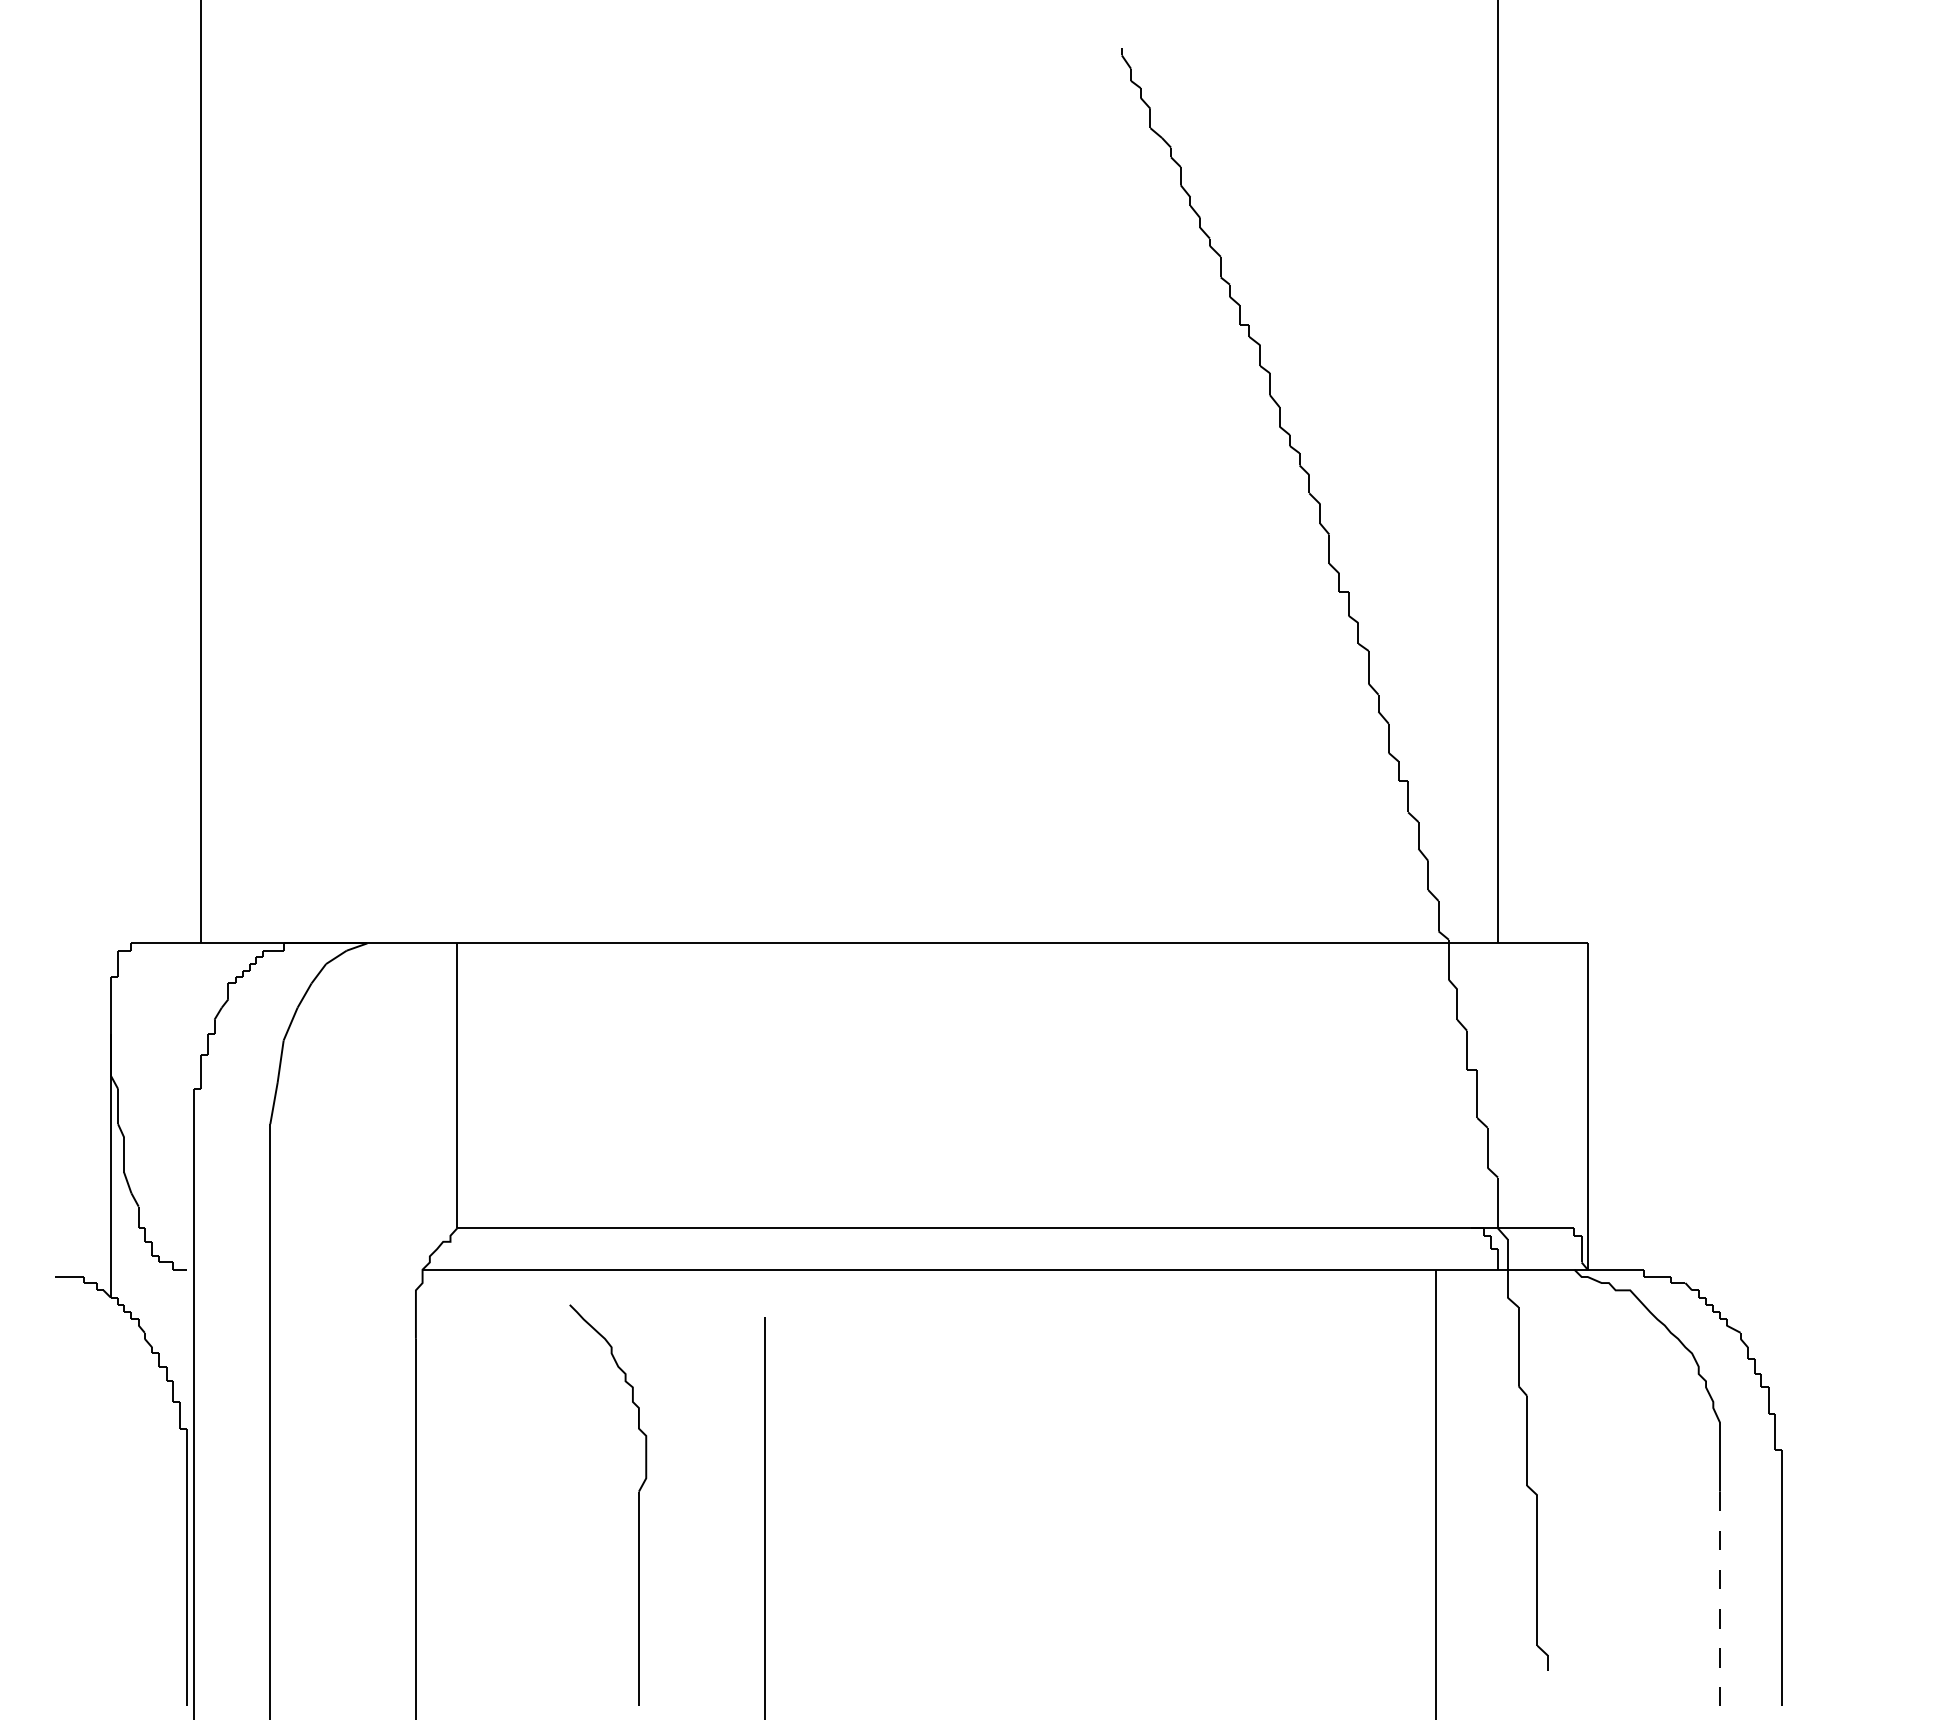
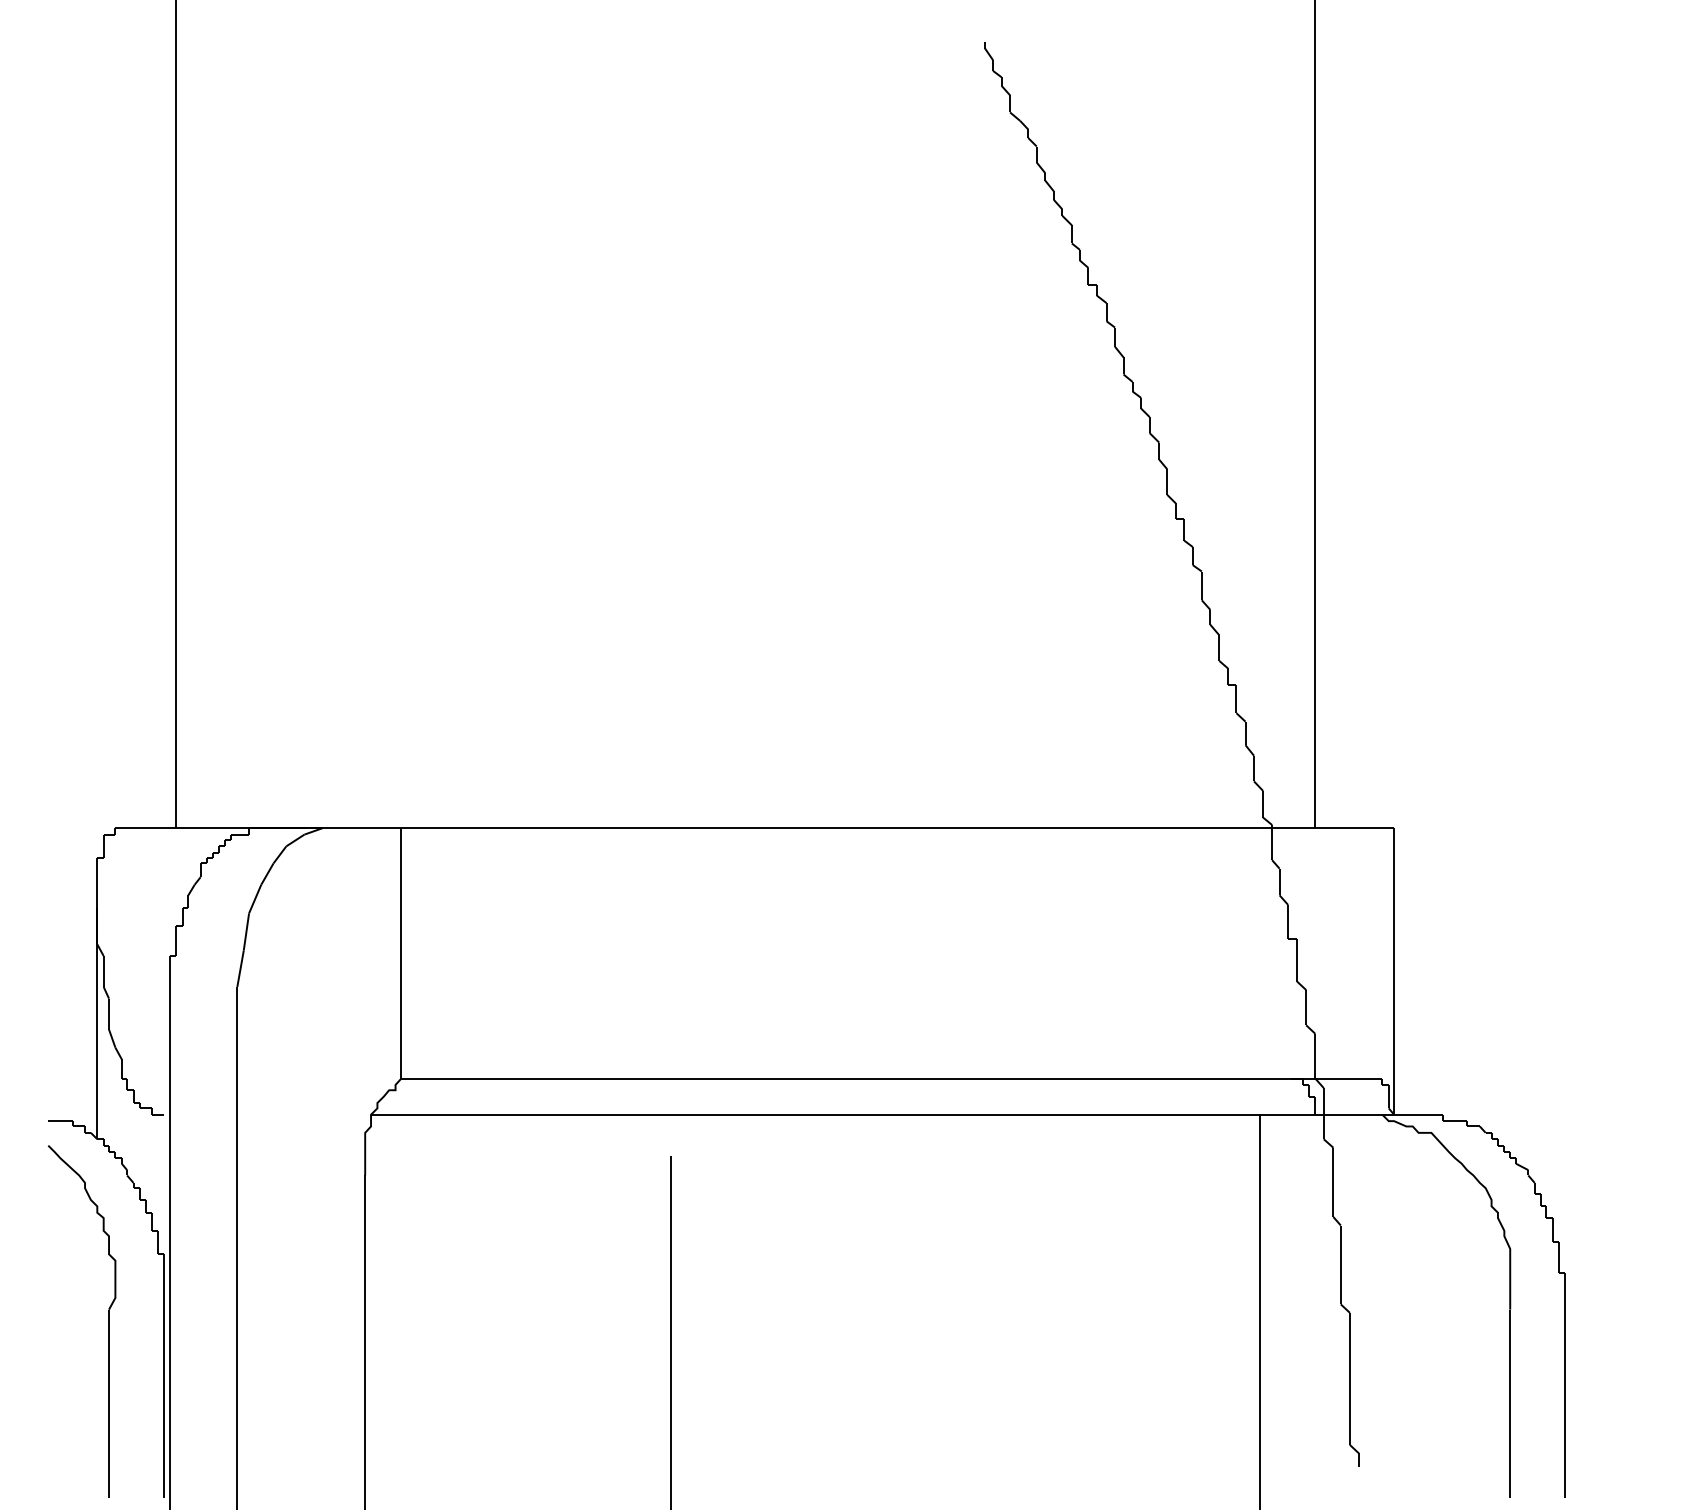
part: (638, 1505) -> (108, 1321), moved
line: (1720, 1599) -> (1510, 1404), dashed -> solid

